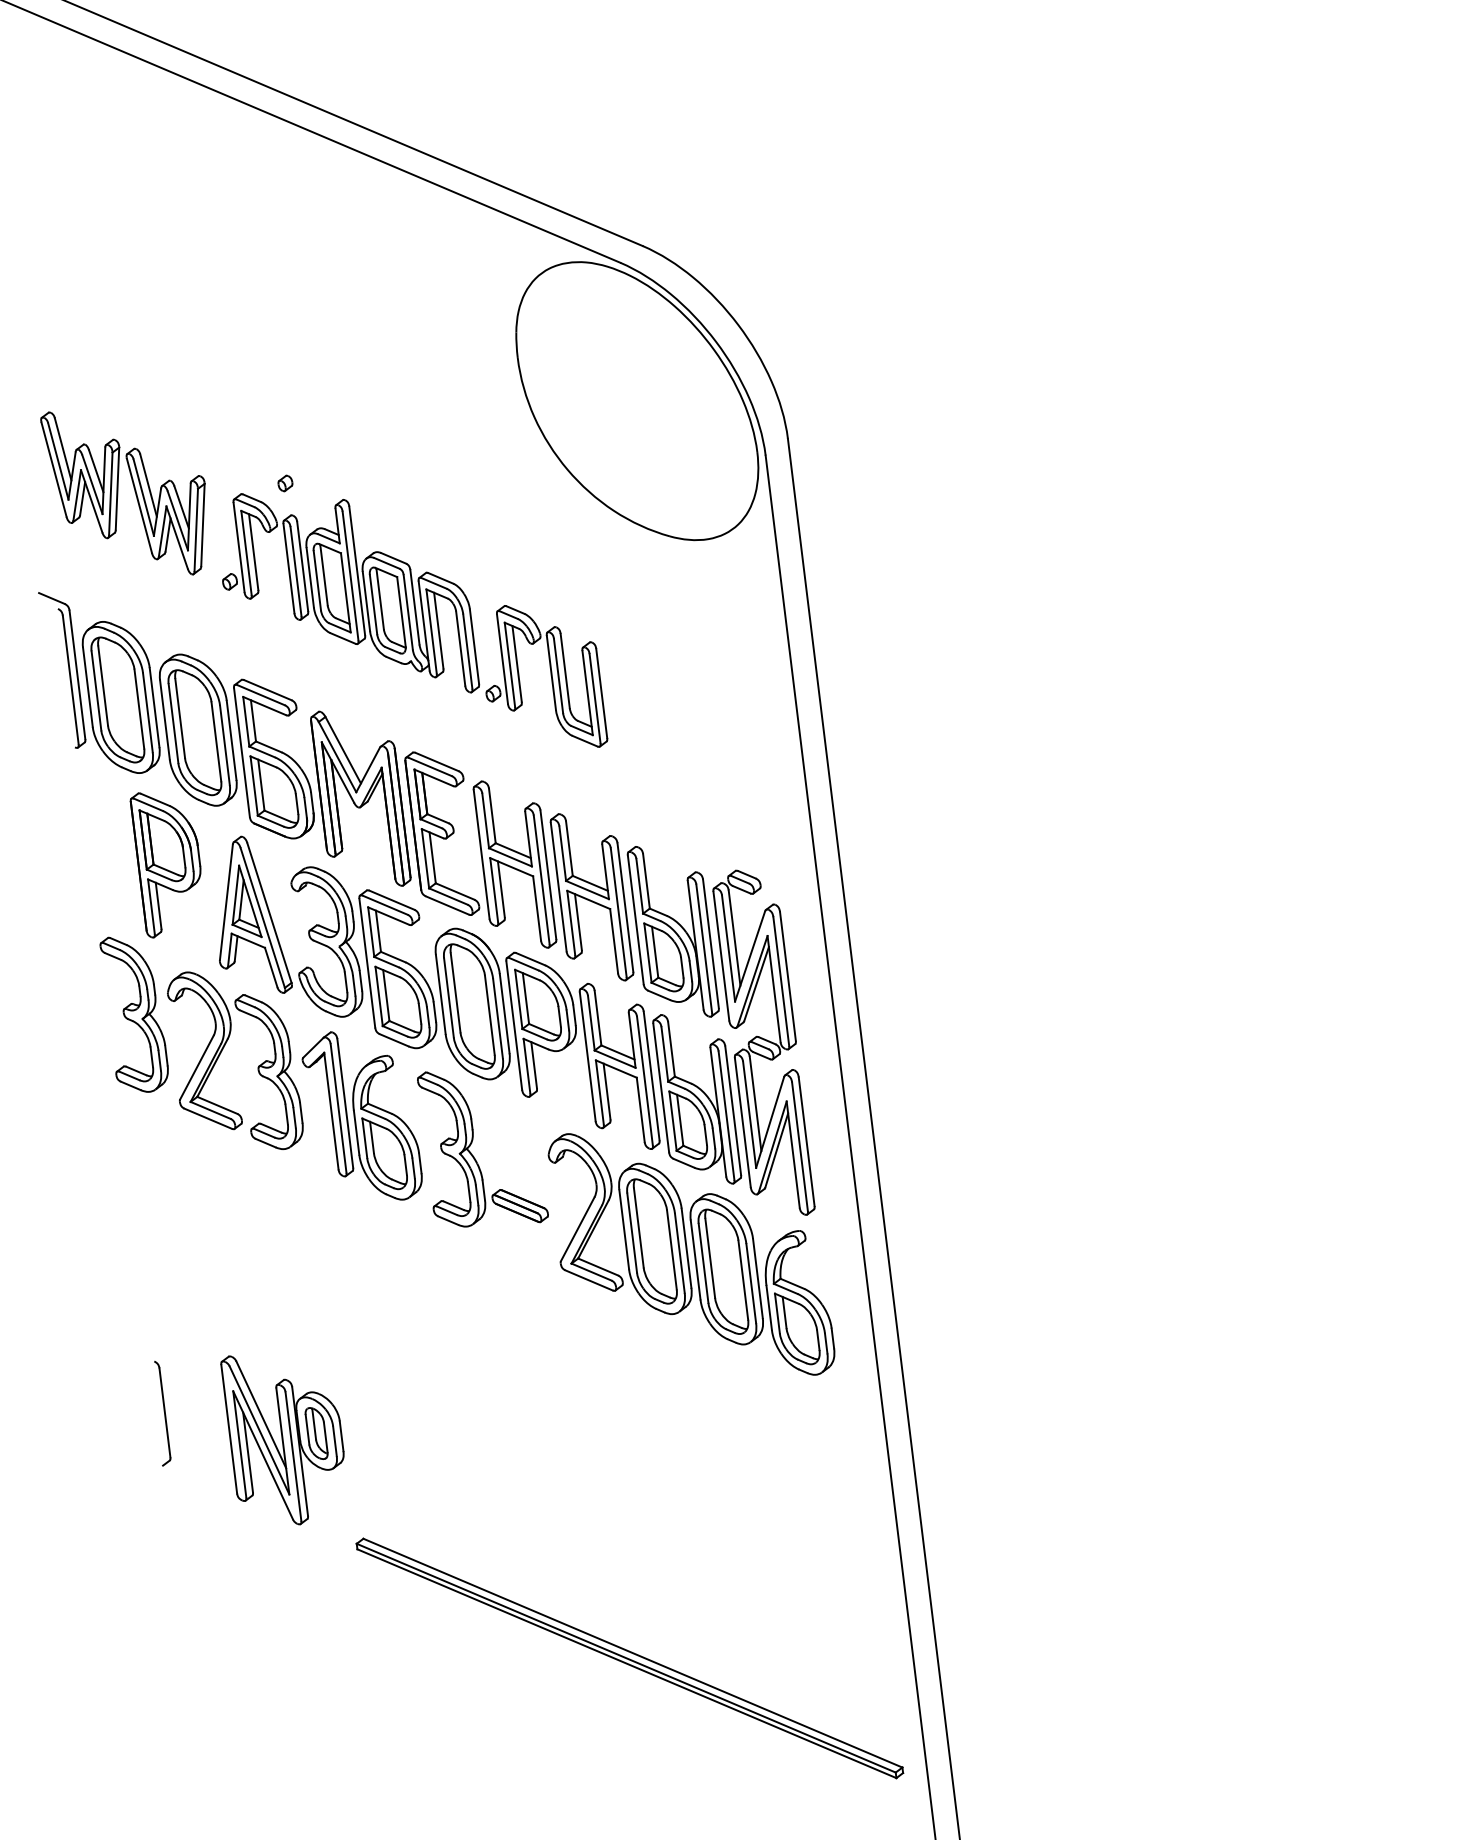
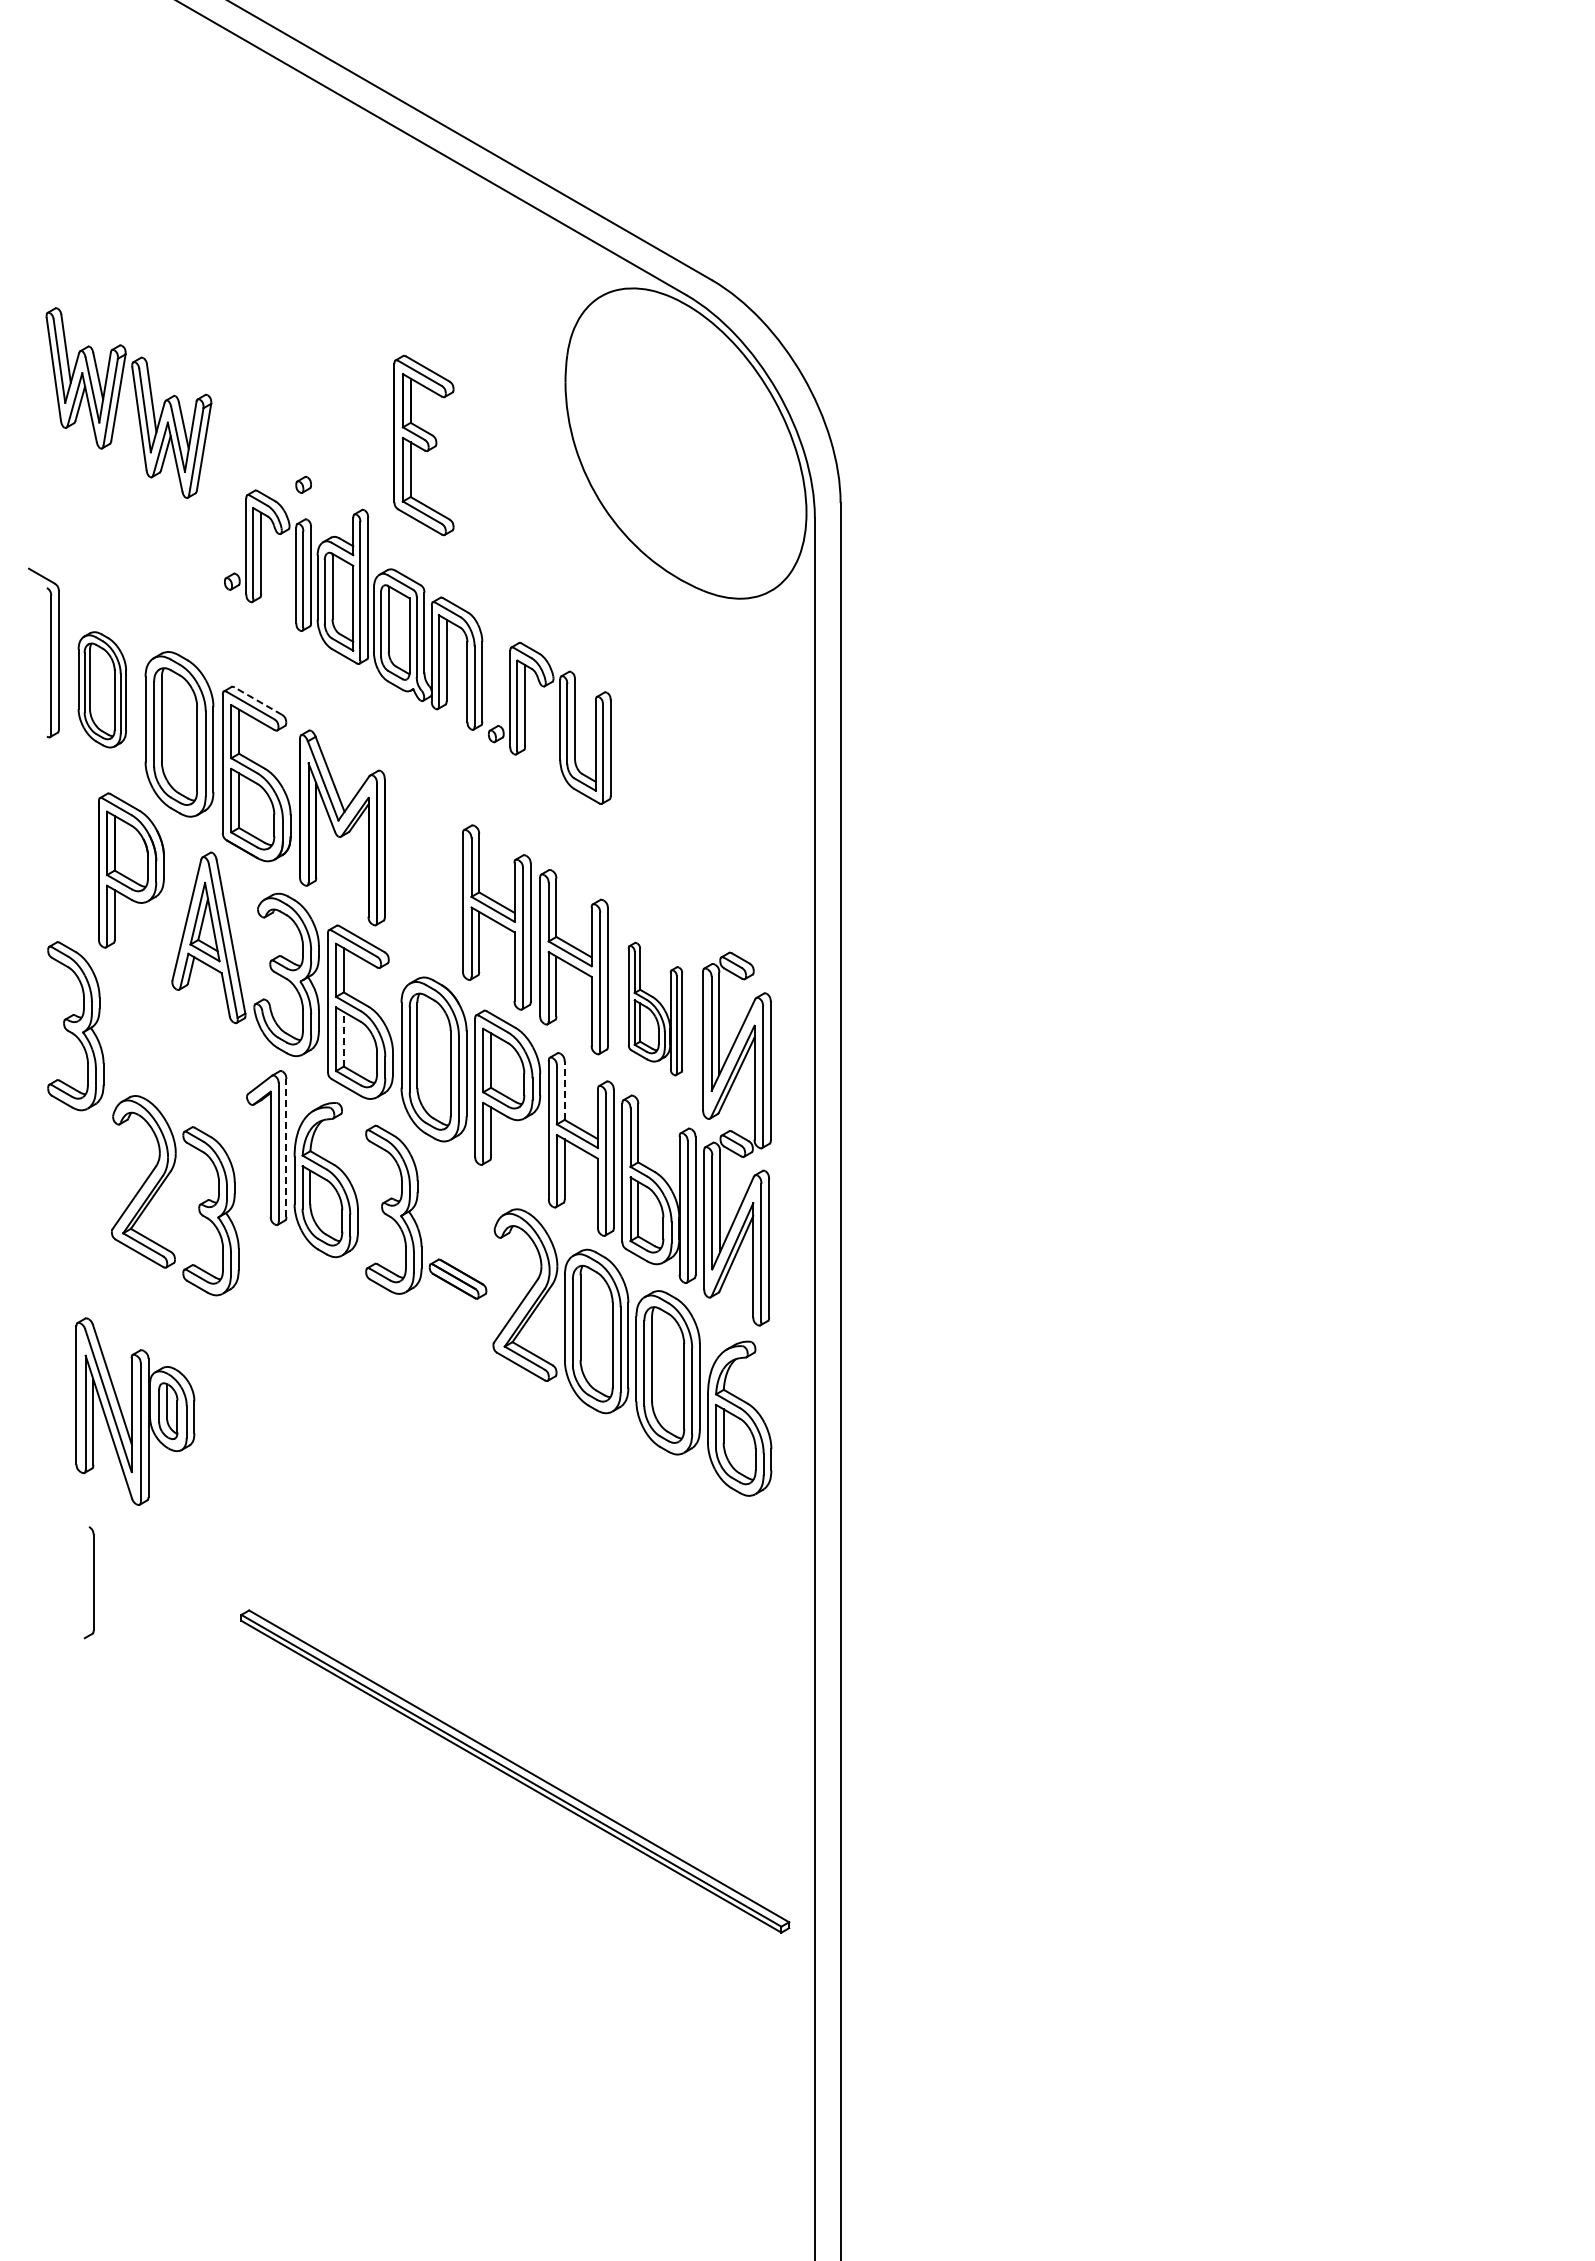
part: (133, 488) -> (135, 399), moved
line: (267, 689) -> (257, 700), solid -> dashed
part: (121, 697) -> (102, 689), size x0.7
part: (441, 833) -> (423, 445), moved
part: (673, 931) -> (655, 1008), size x0.7
line: (385, 994) -> (343, 1038), solid -> dashed
line: (597, 1018) -> (564, 1090), solid -> dashed
part: (221, 1052) -> (162, 1185), moved
line: (345, 1102) -> (286, 1147), solid -> dashed
part: (160, 1413) -> (88, 1582), moved
part: (286, 1437) -> (135, 1411), moved

